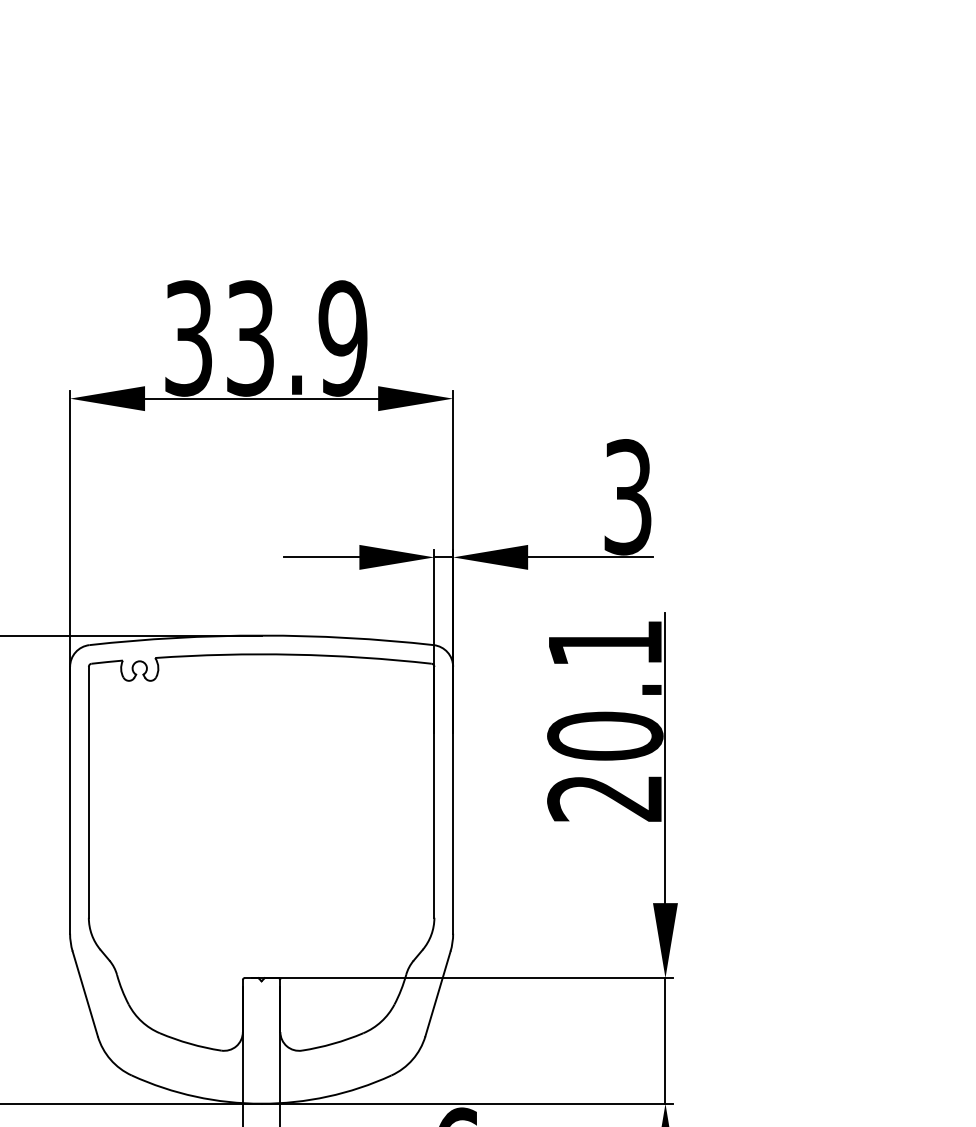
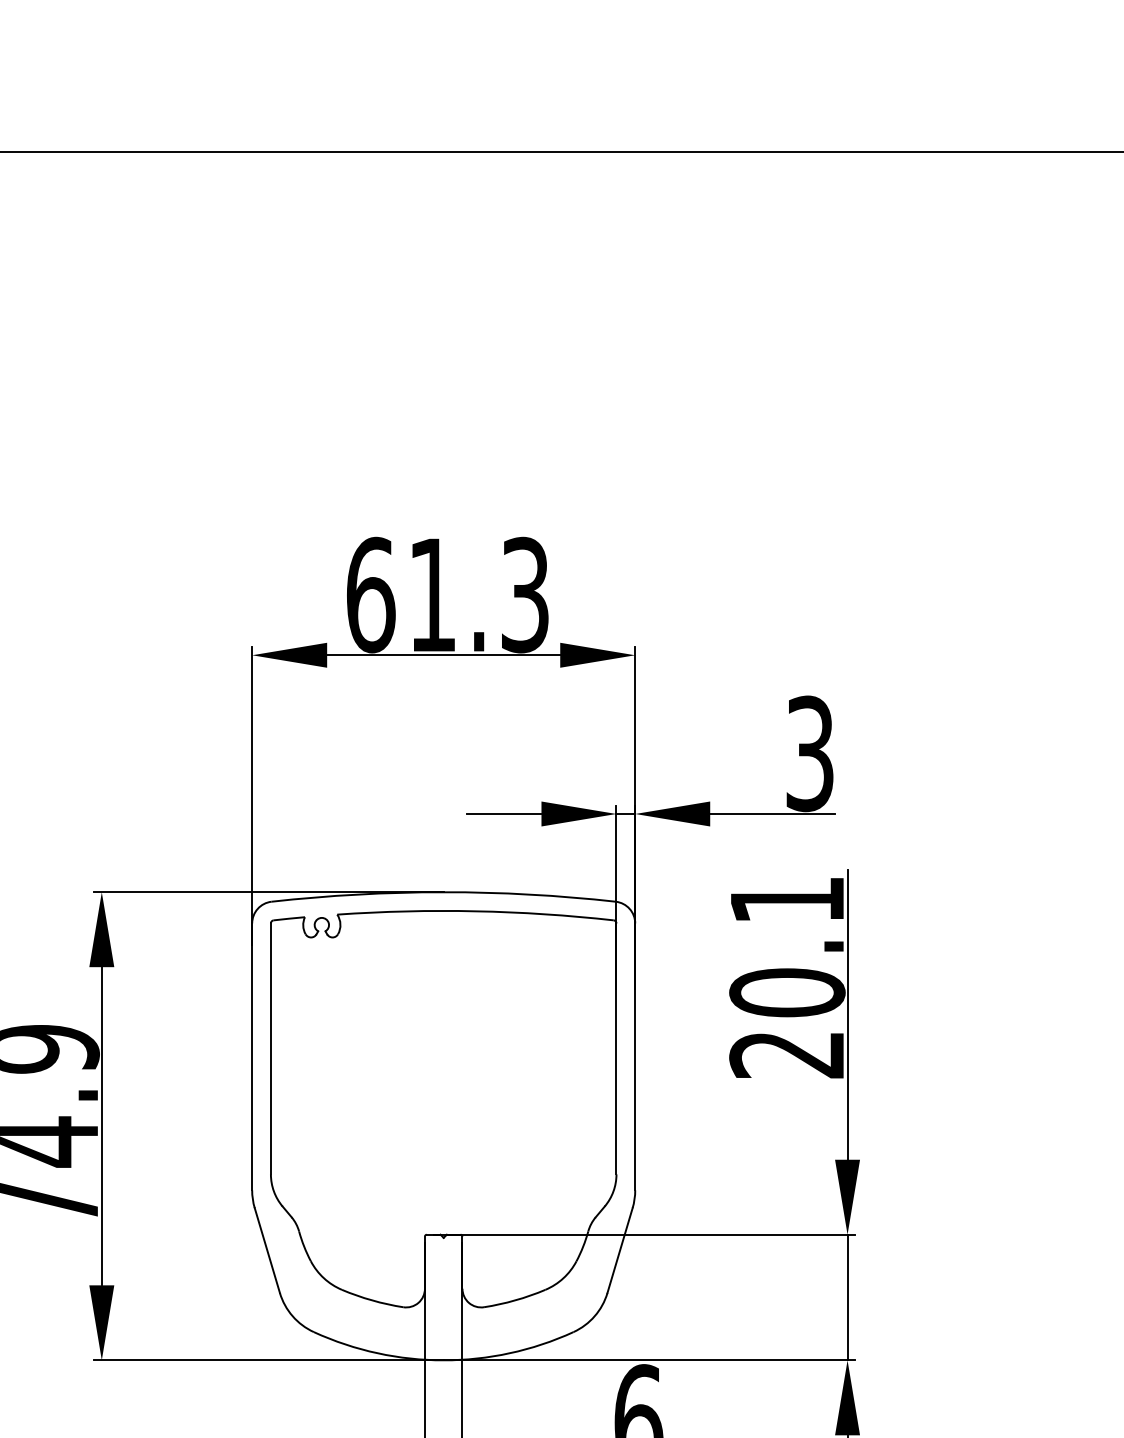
text: (266, 337) -> (448, 594), 33.9 -> 61.3

